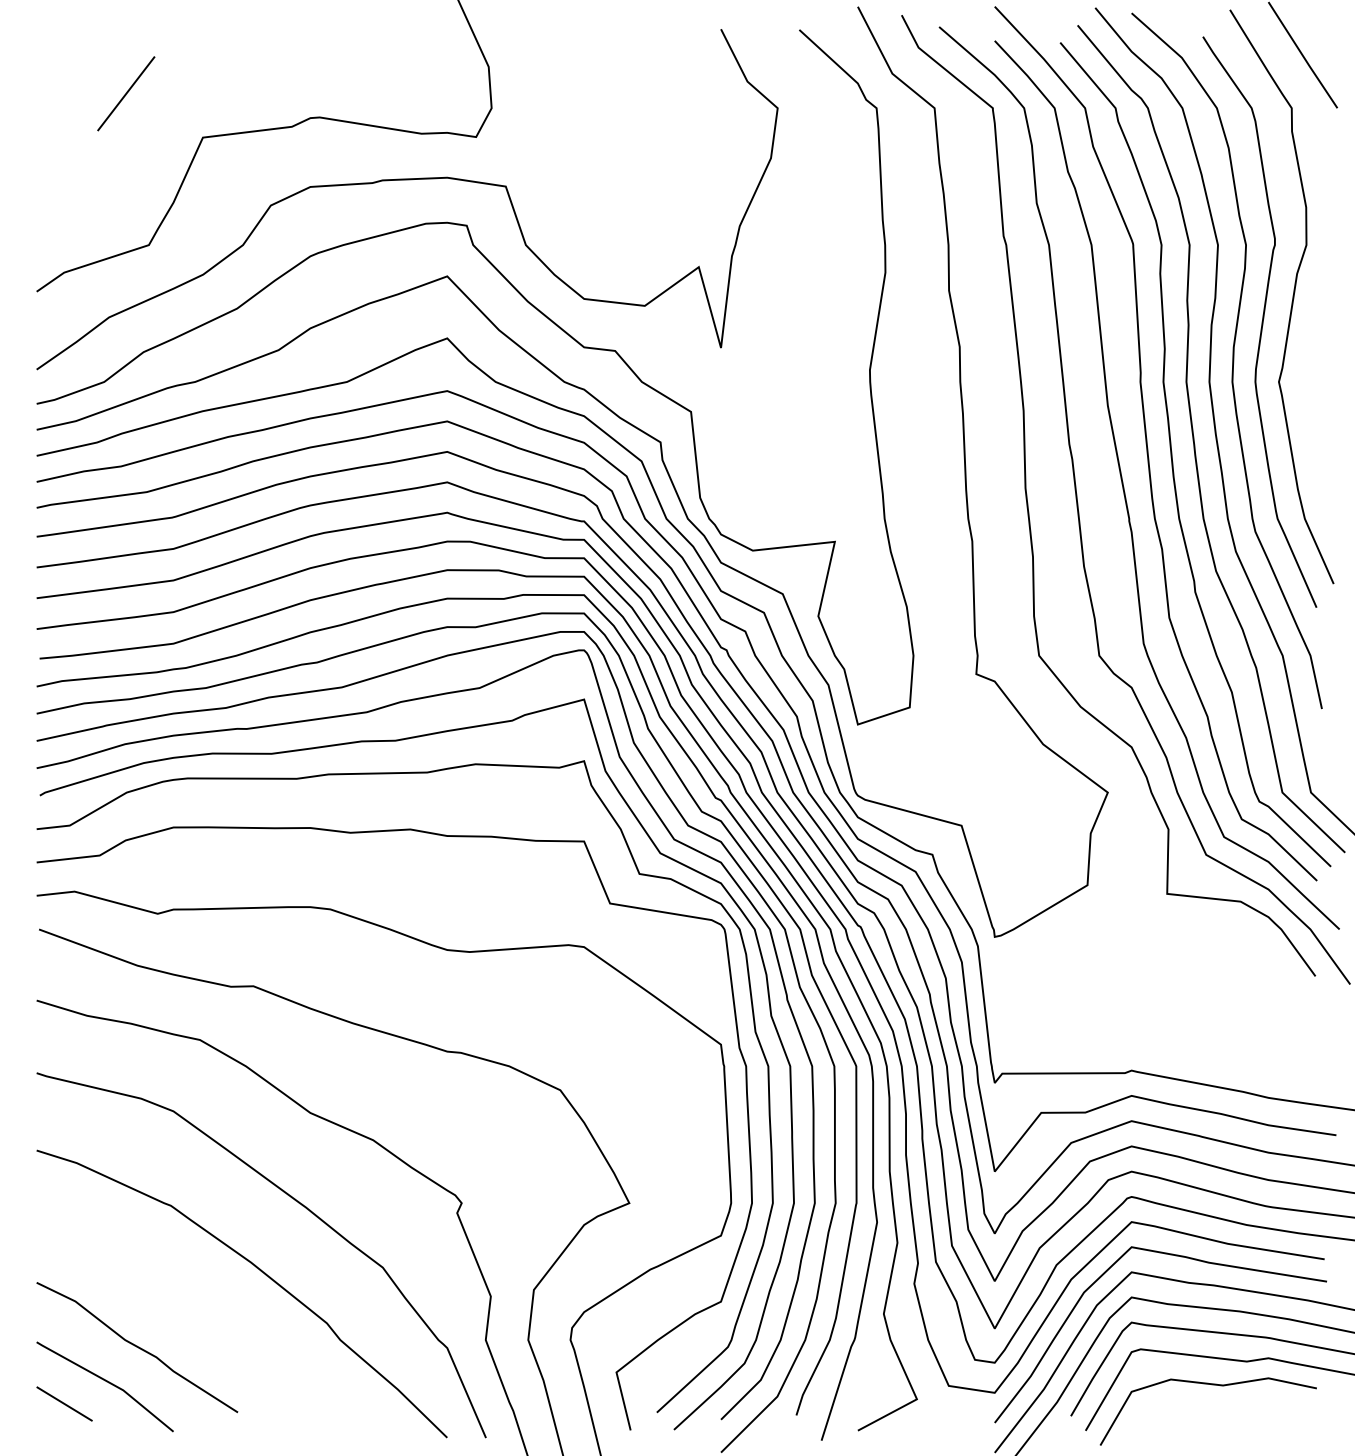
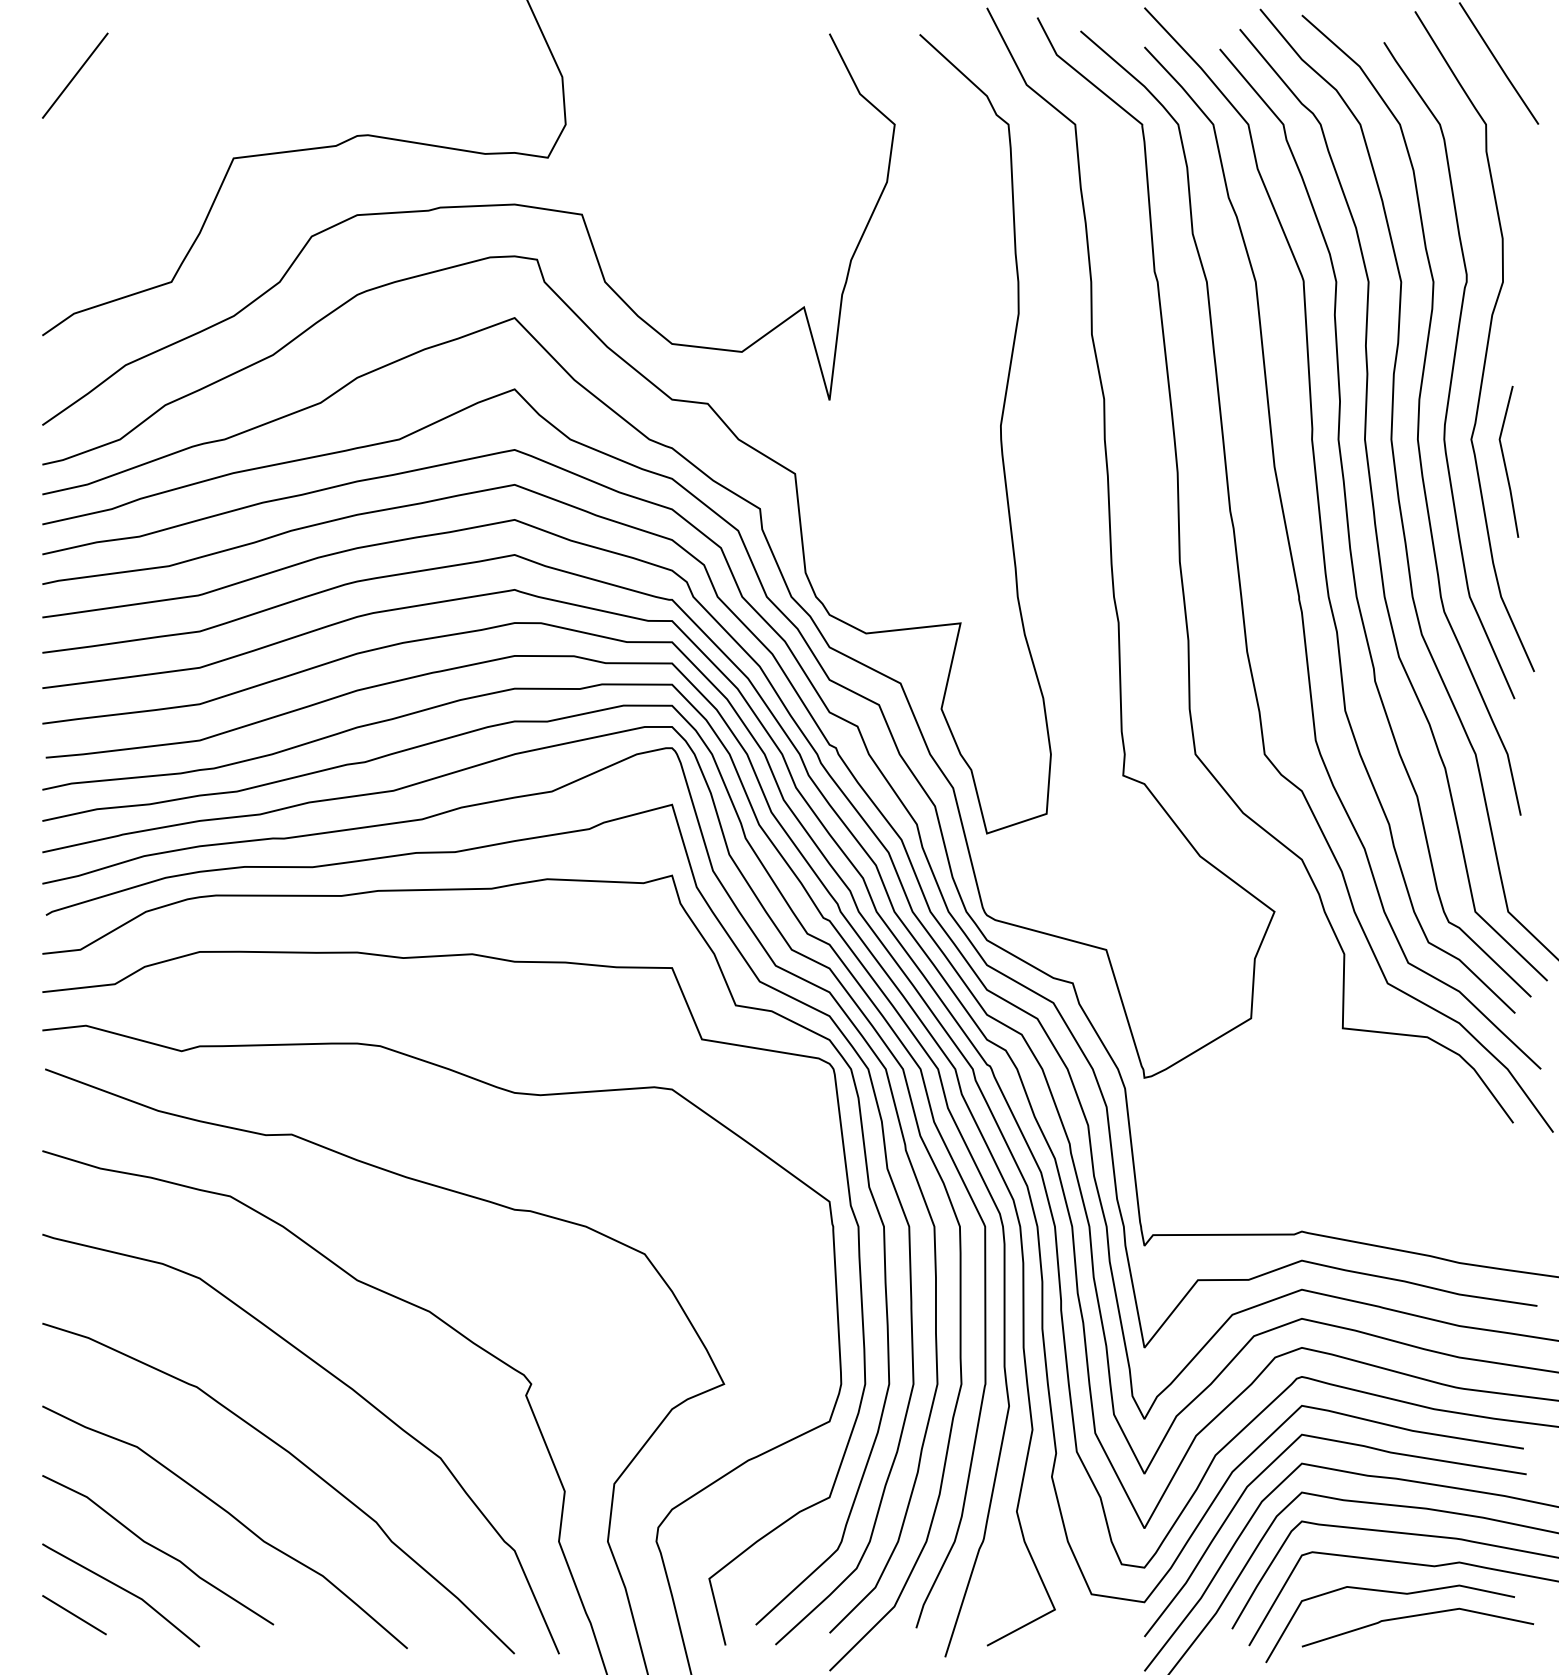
line: (126, 93) -> (75, 75), moved
line: (1308, 401) -> (1505, 461), added
curve: (202, 1319) -> (233, 1517), added
line: (1232, 1405) -> (1417, 1616), added

